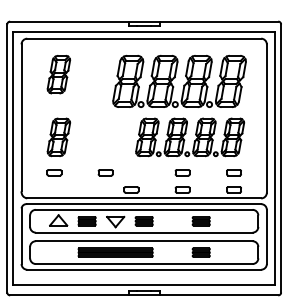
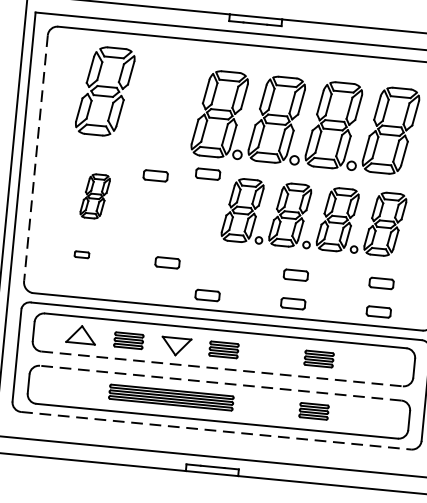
part: (58, 74) -> (104, 91), size x1.4
part: (124, 117) -> (207, 173), added
line: (21, 118) -> (35, 158), solid -> dashed
part: (93, 121) -> (155, 175), added
part: (58, 137) -> (94, 196), size x0.7
part: (54, 172) -> (82, 254), size x0.6
line: (144, 232) -> (222, 368), solid -> dashed
line: (143, 241) -> (219, 383), solid -> dashed
line: (144, 269) -> (216, 430), solid -> dashed

